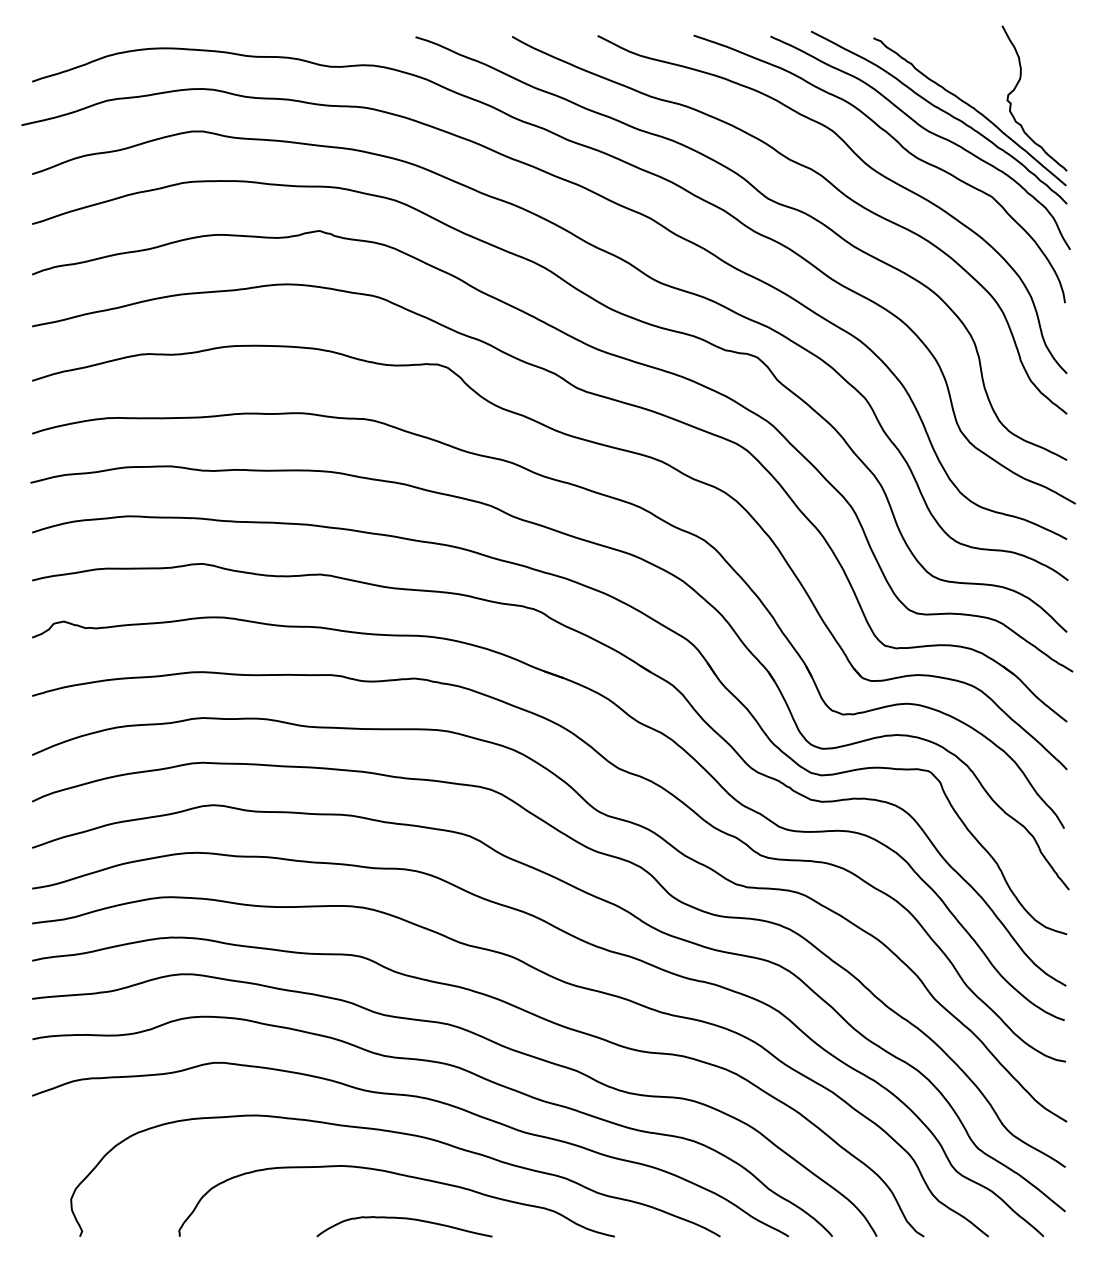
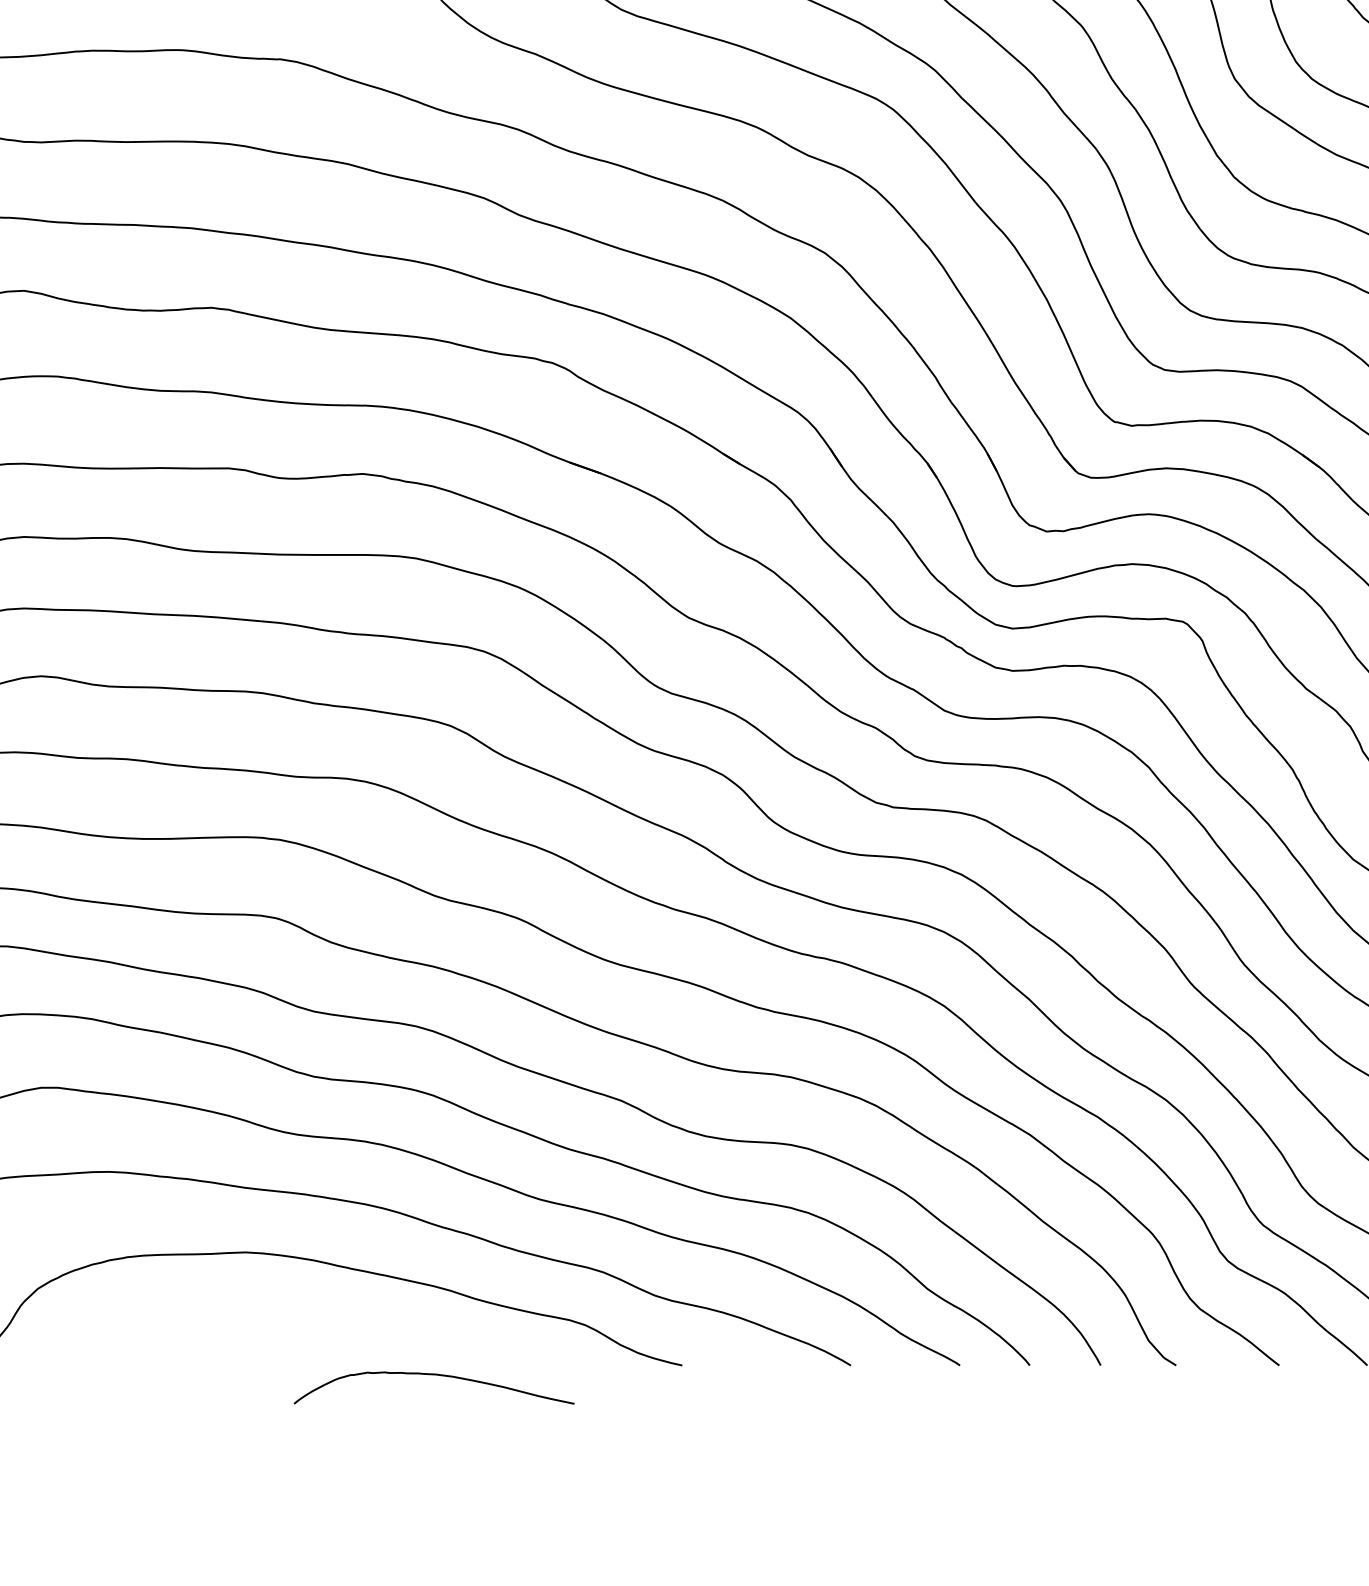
curve: (404, 1219) -> (434, 1376), moved

